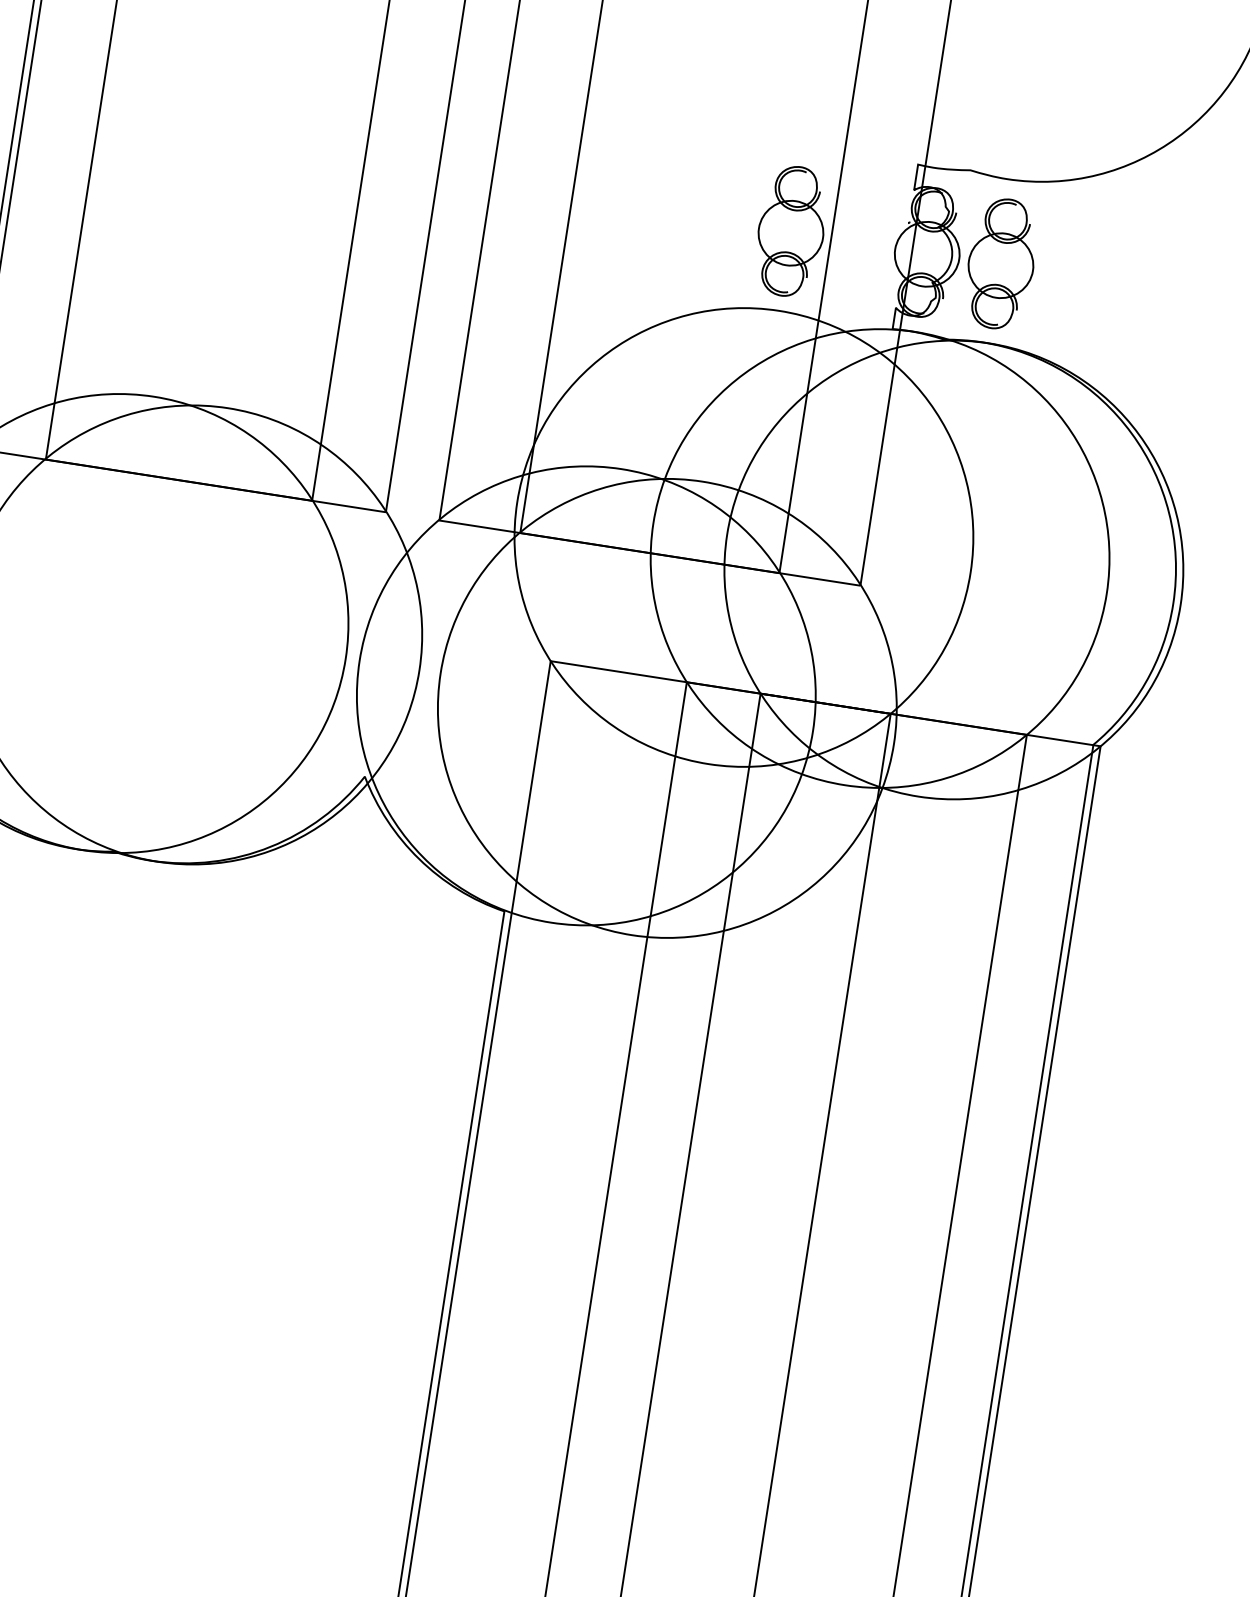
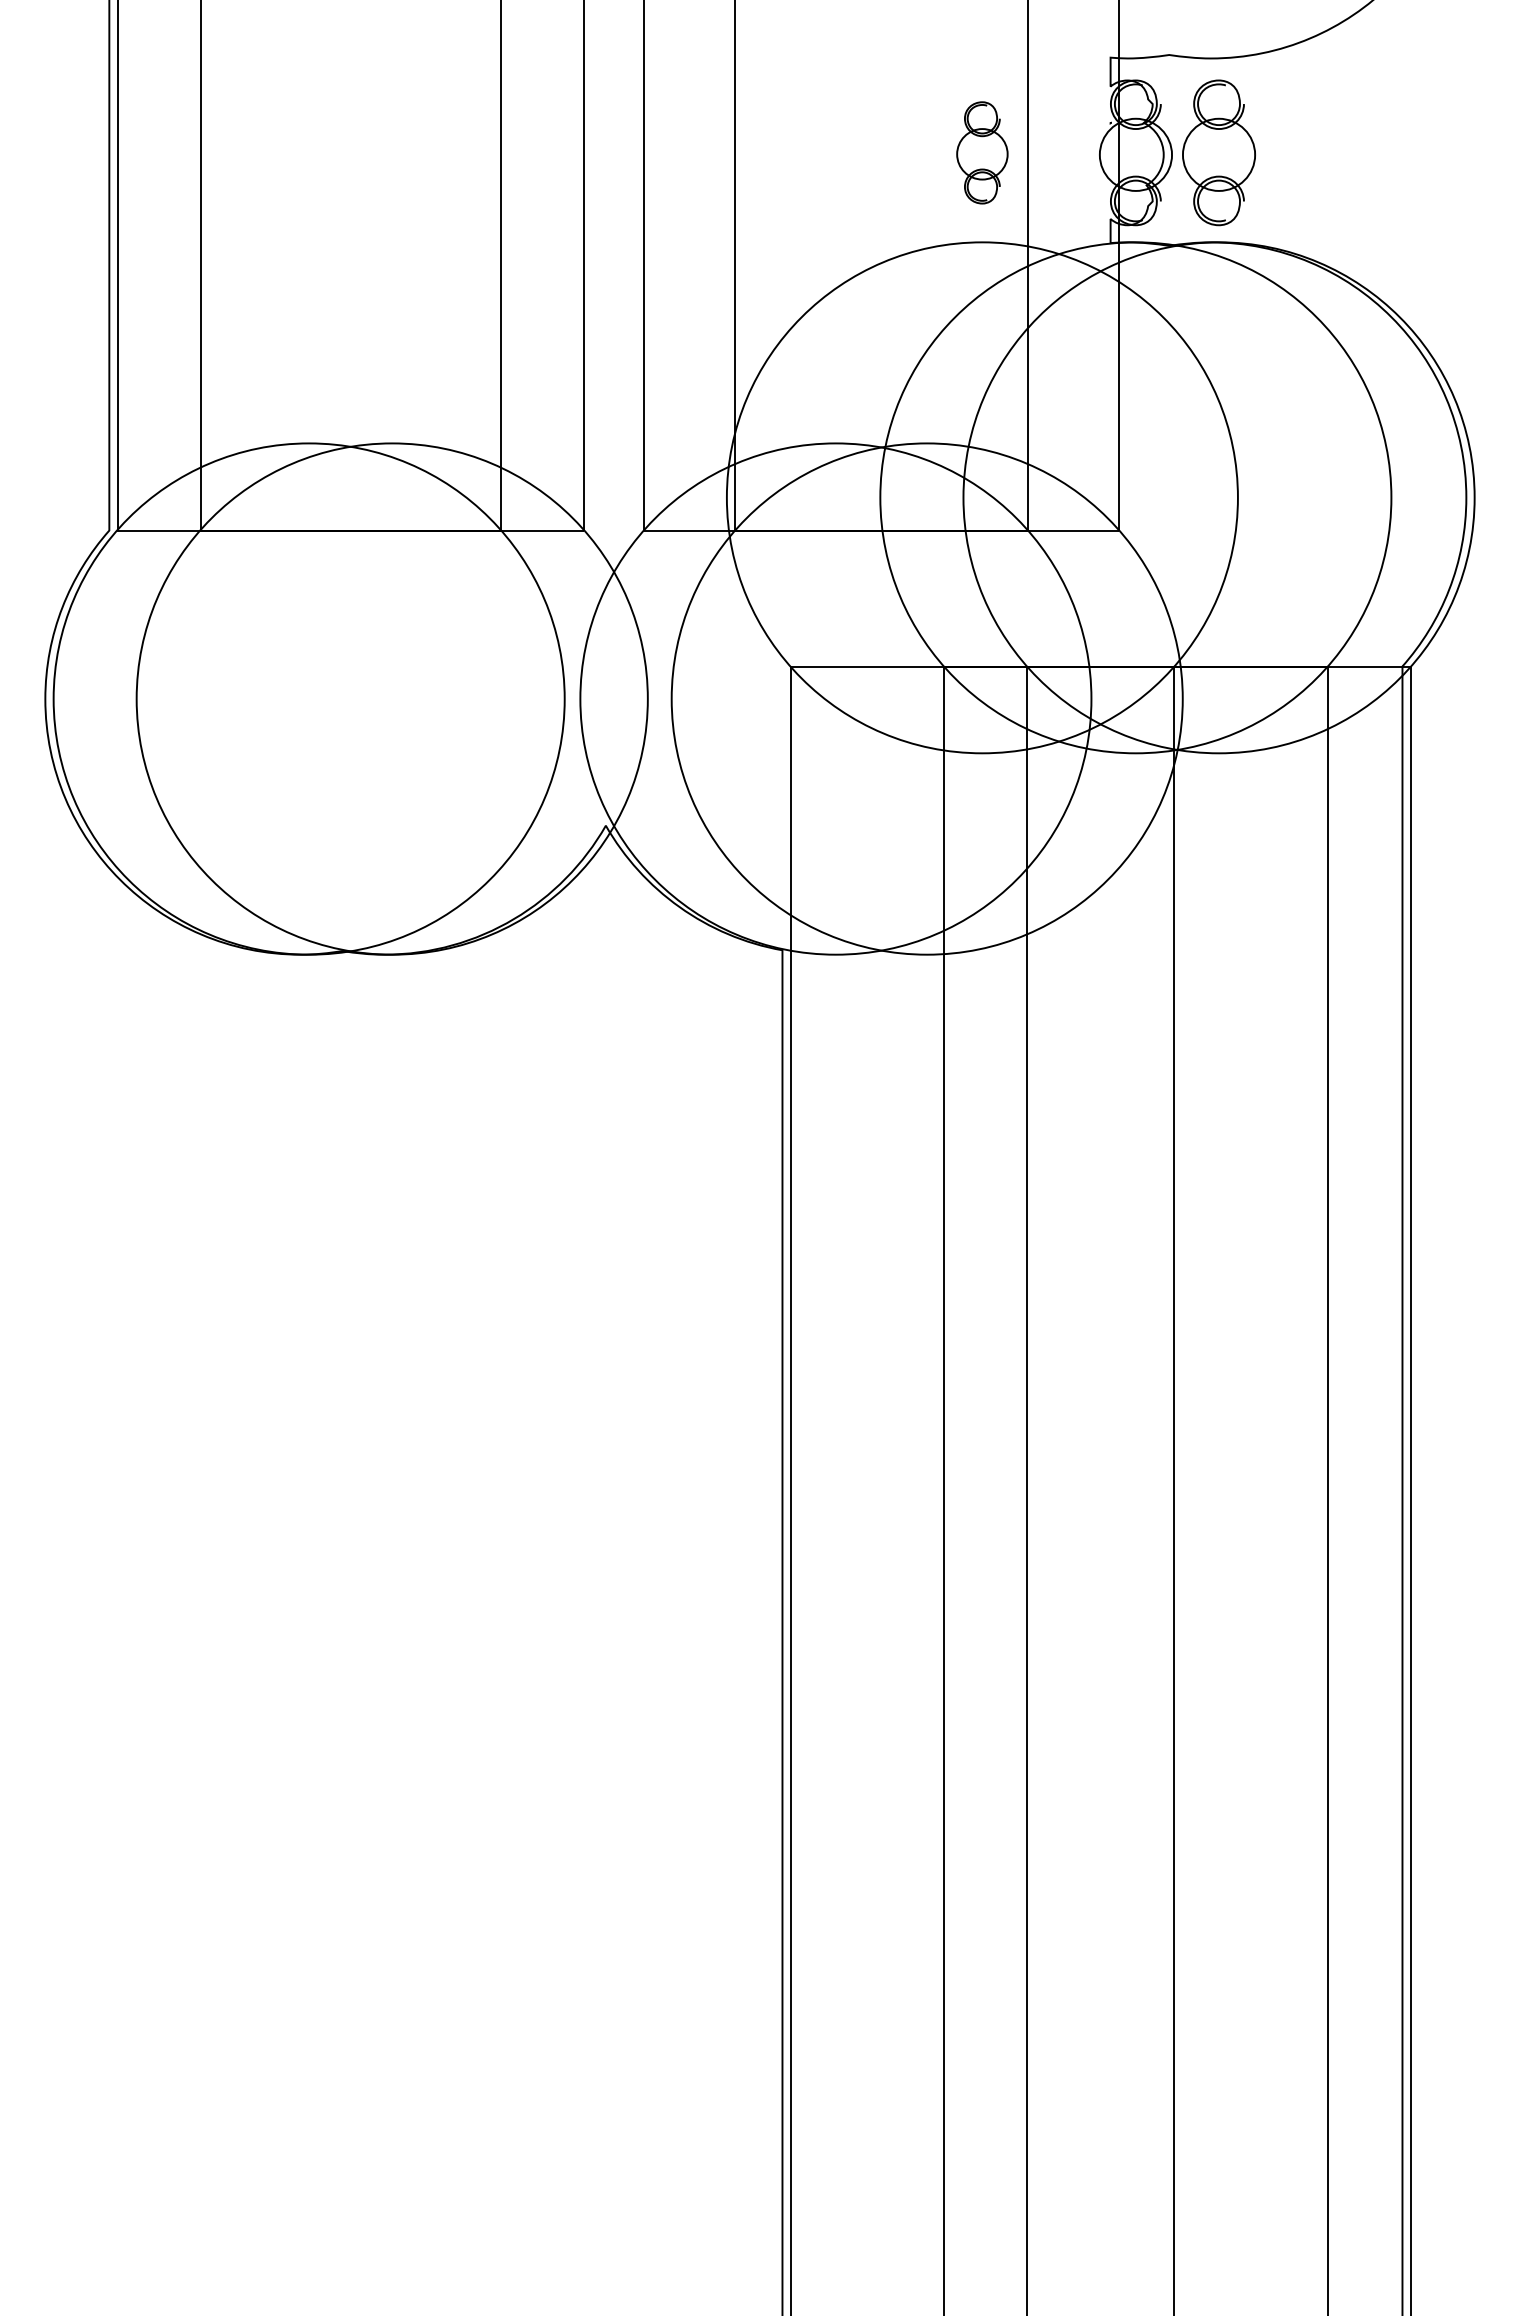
part: (791, 231) -> (982, 152), size x0.7

